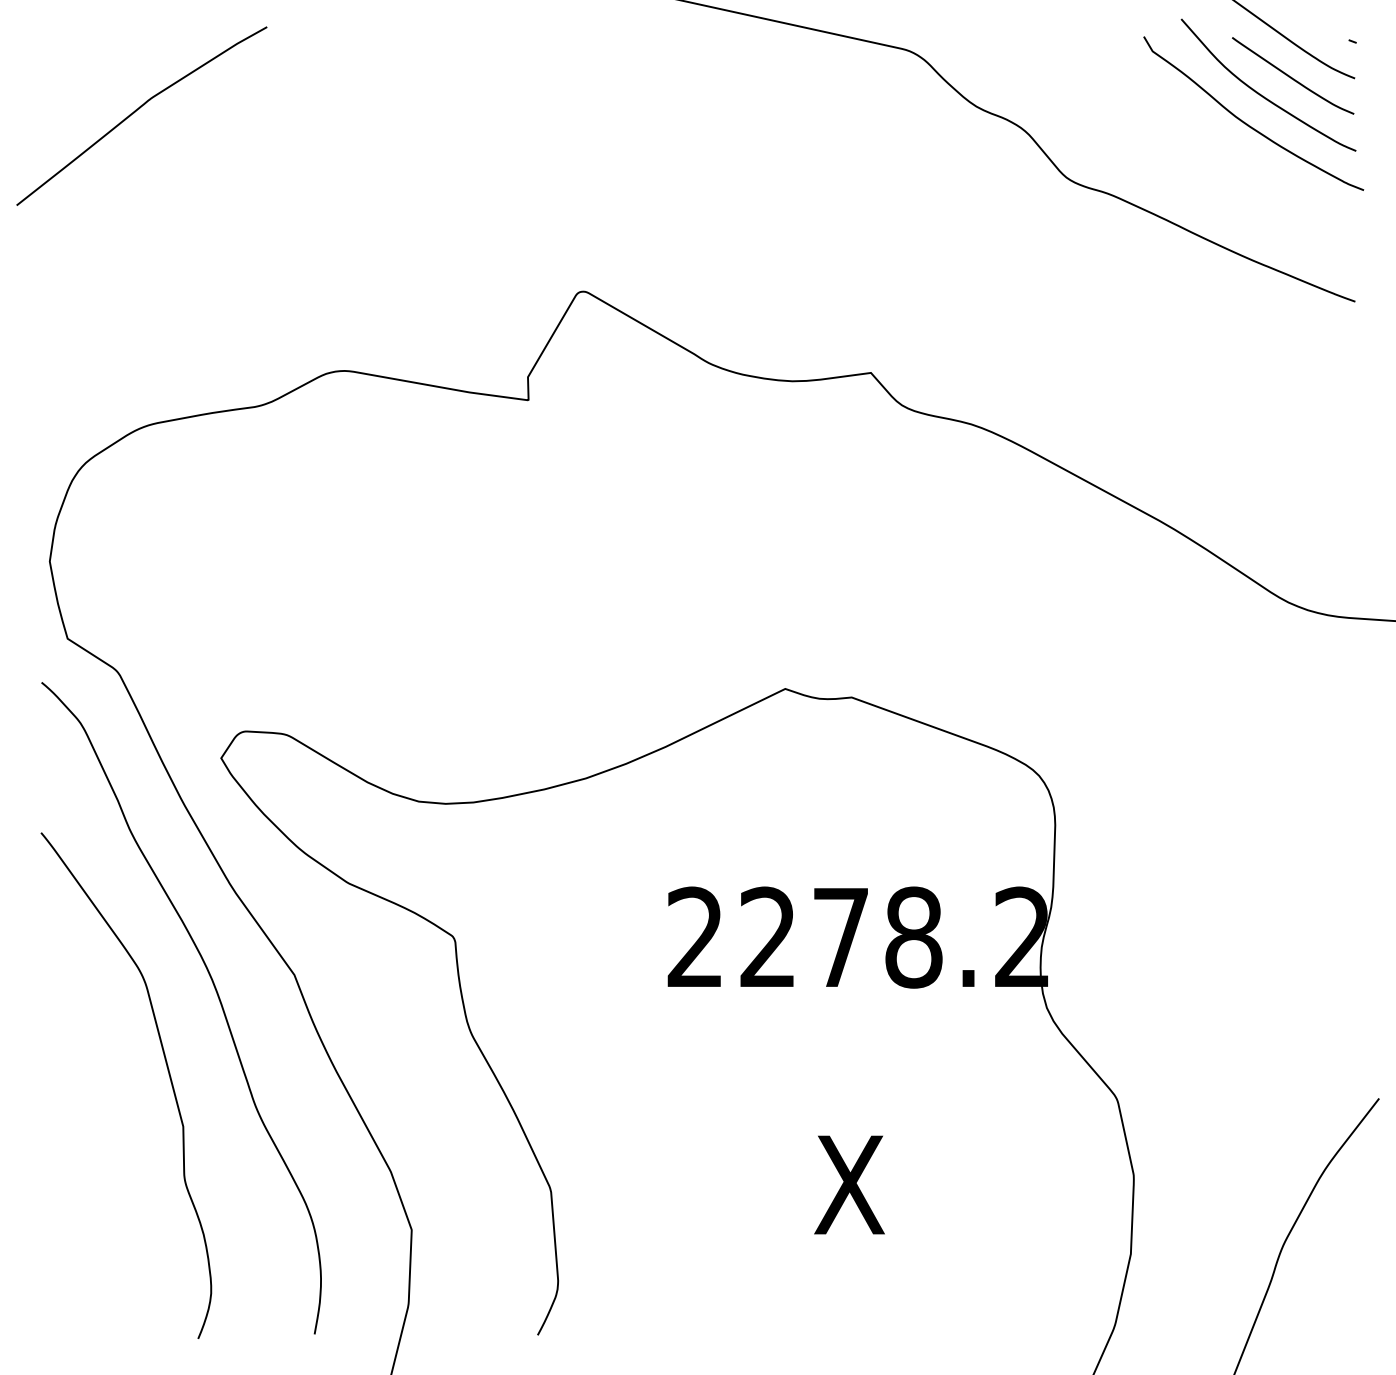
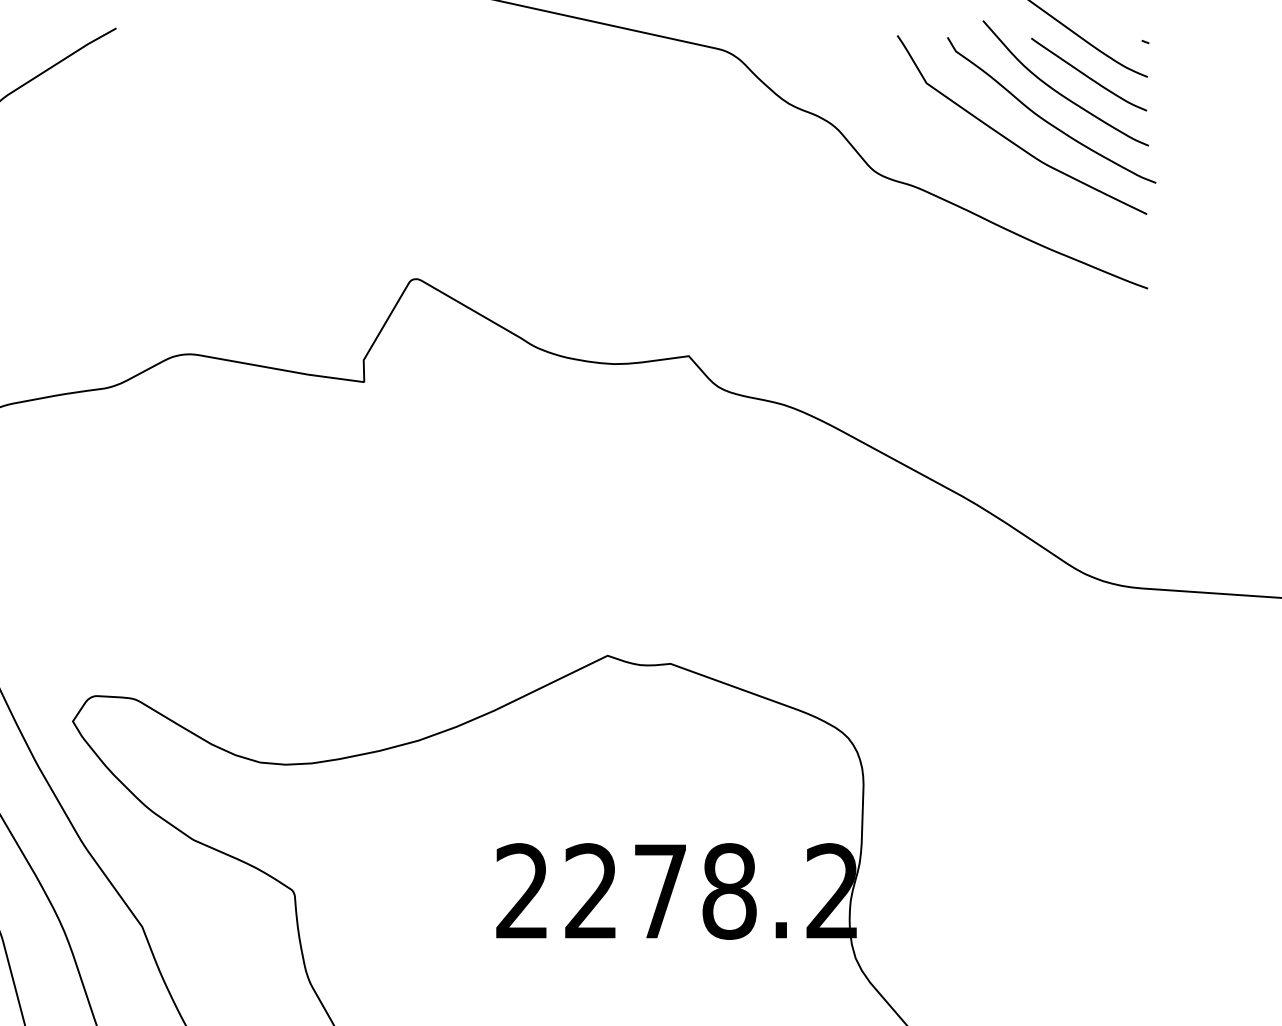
curve: (1211, 145) -> (1011, 140), added

